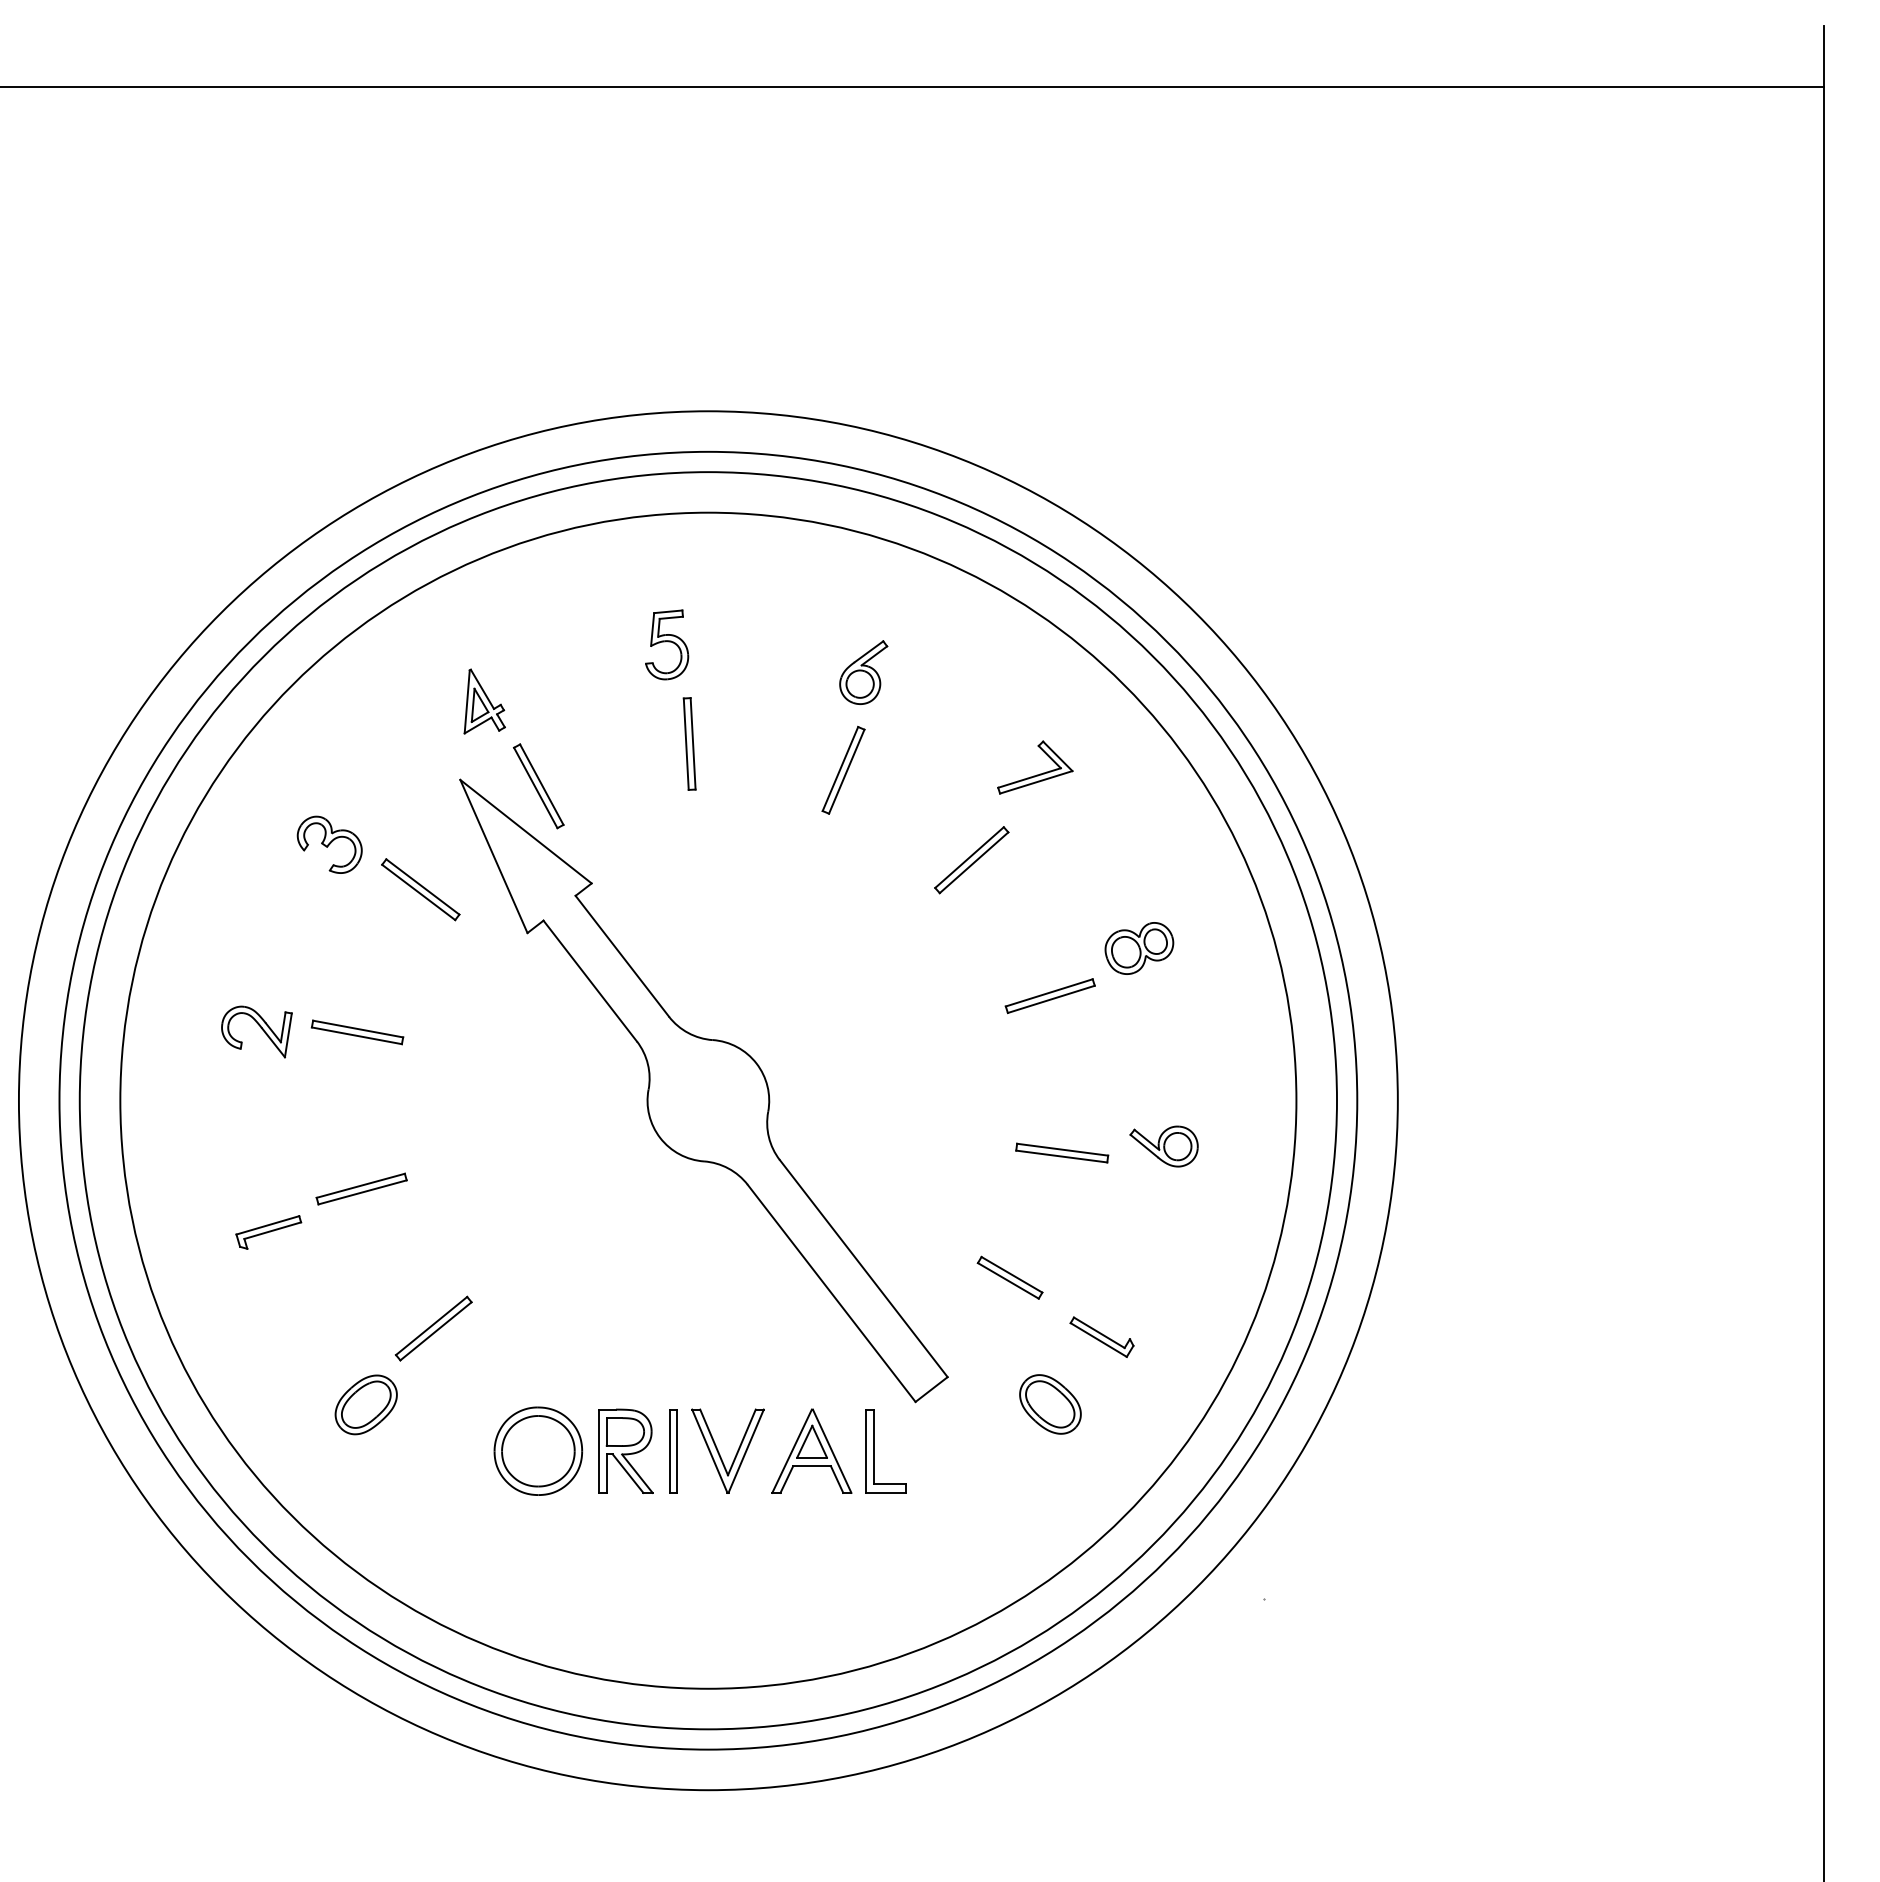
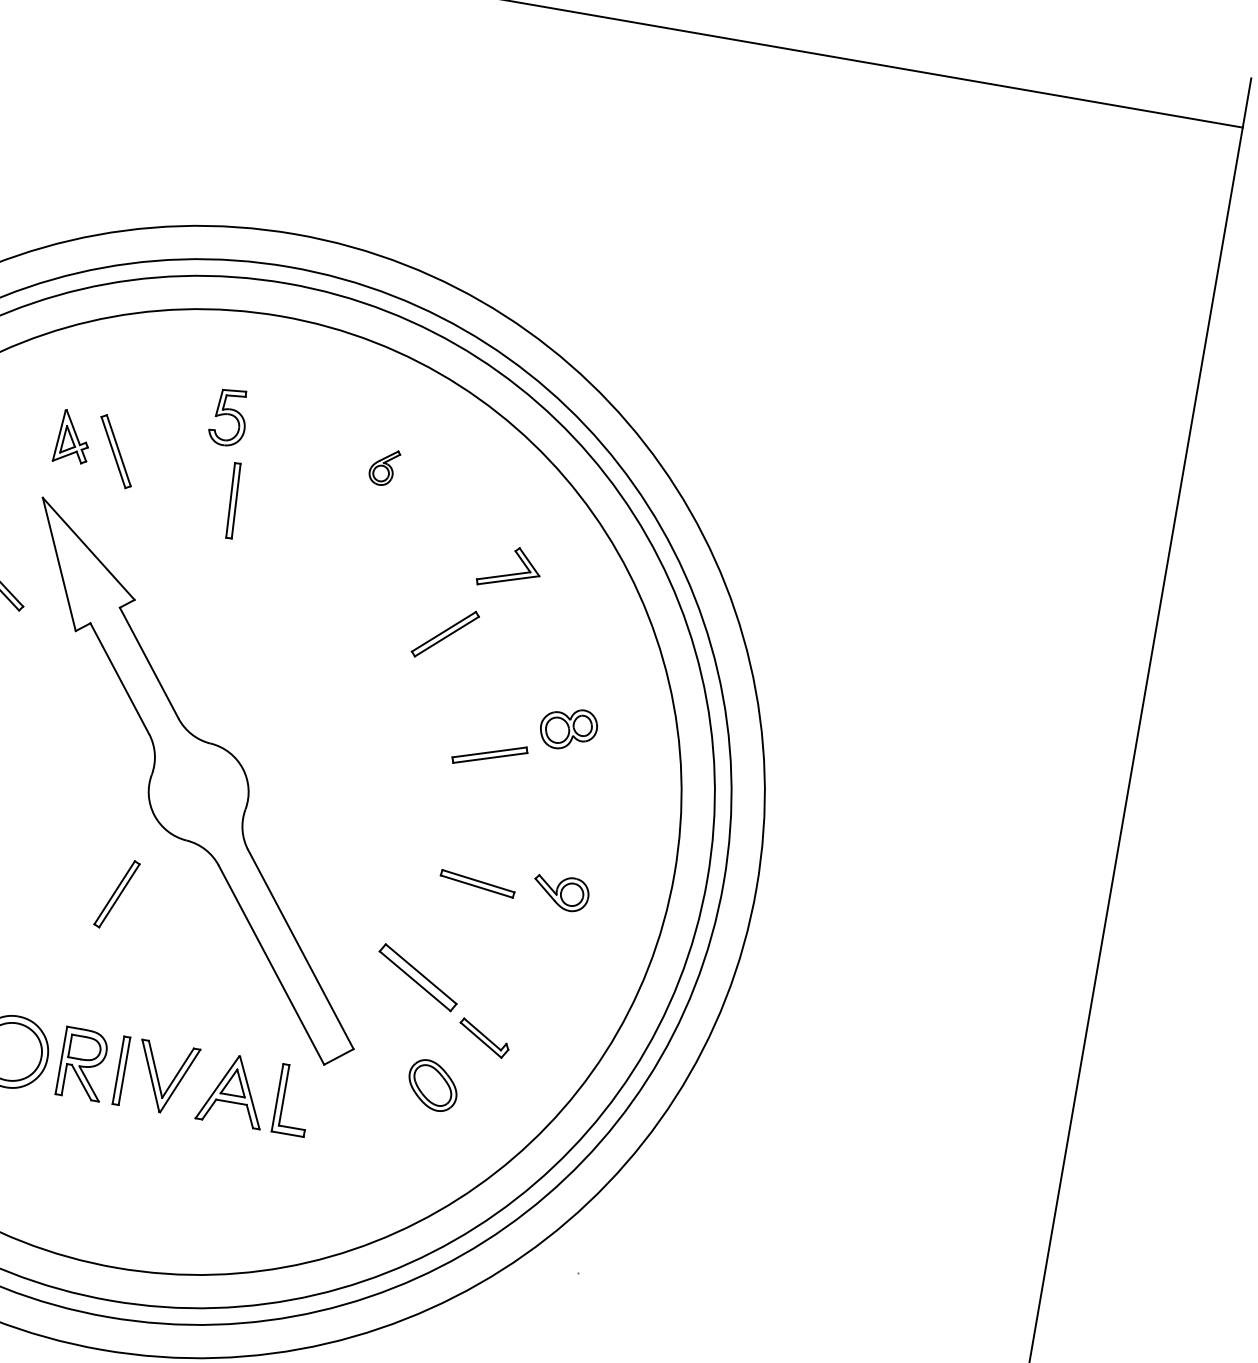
part: (863, 672) -> (384, 467), size x0.7
part: (843, 769) -> (117, 893), moved
part: (538, 786) -> (115, 451), moved
part: (1009, 1277) -> (417, 977), size x1.6

